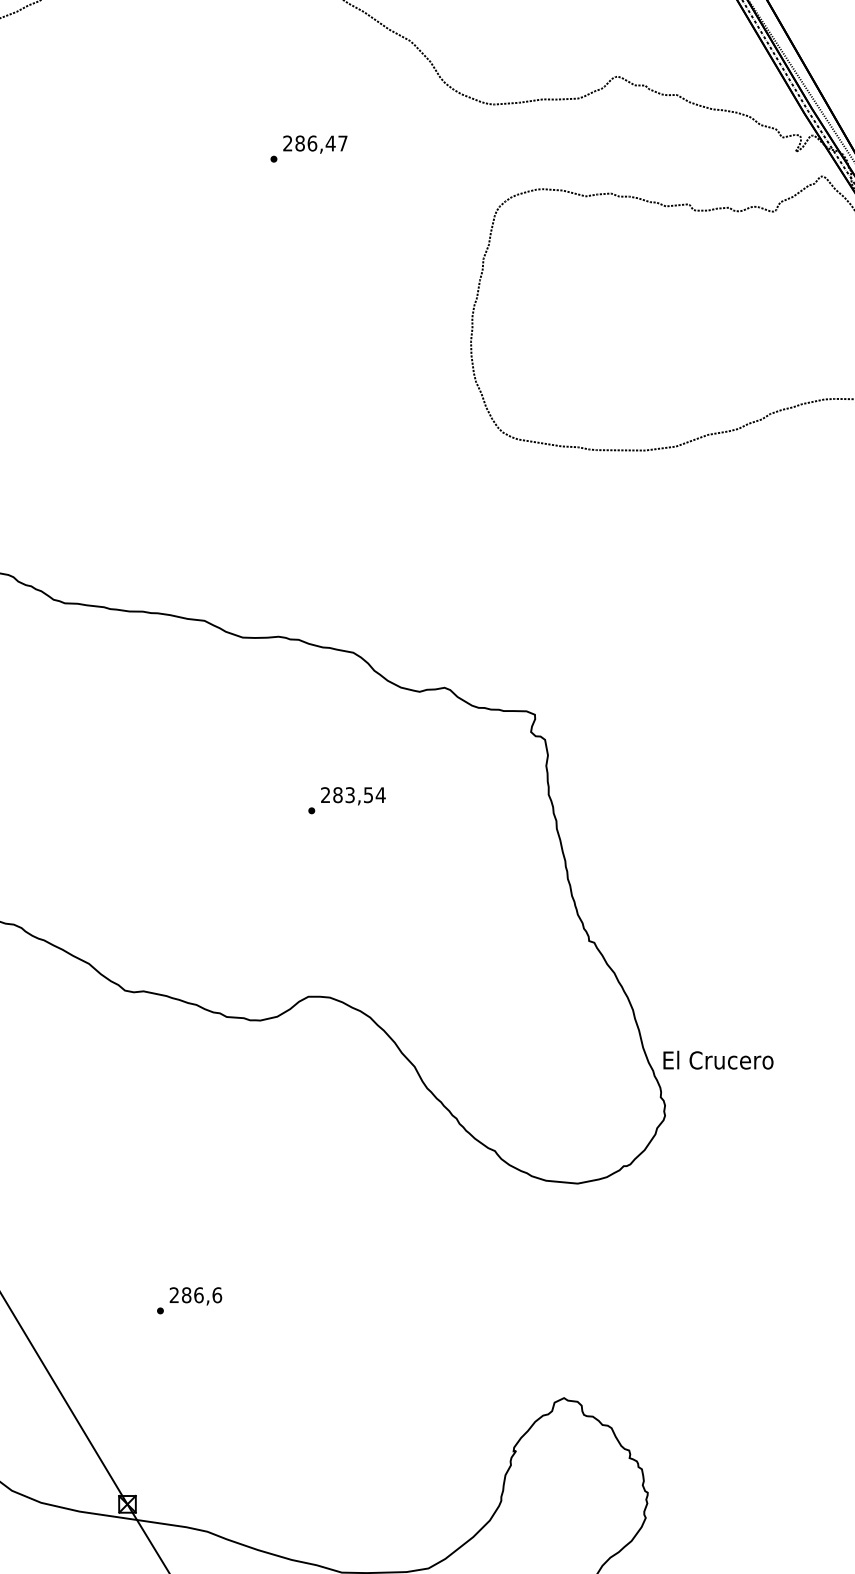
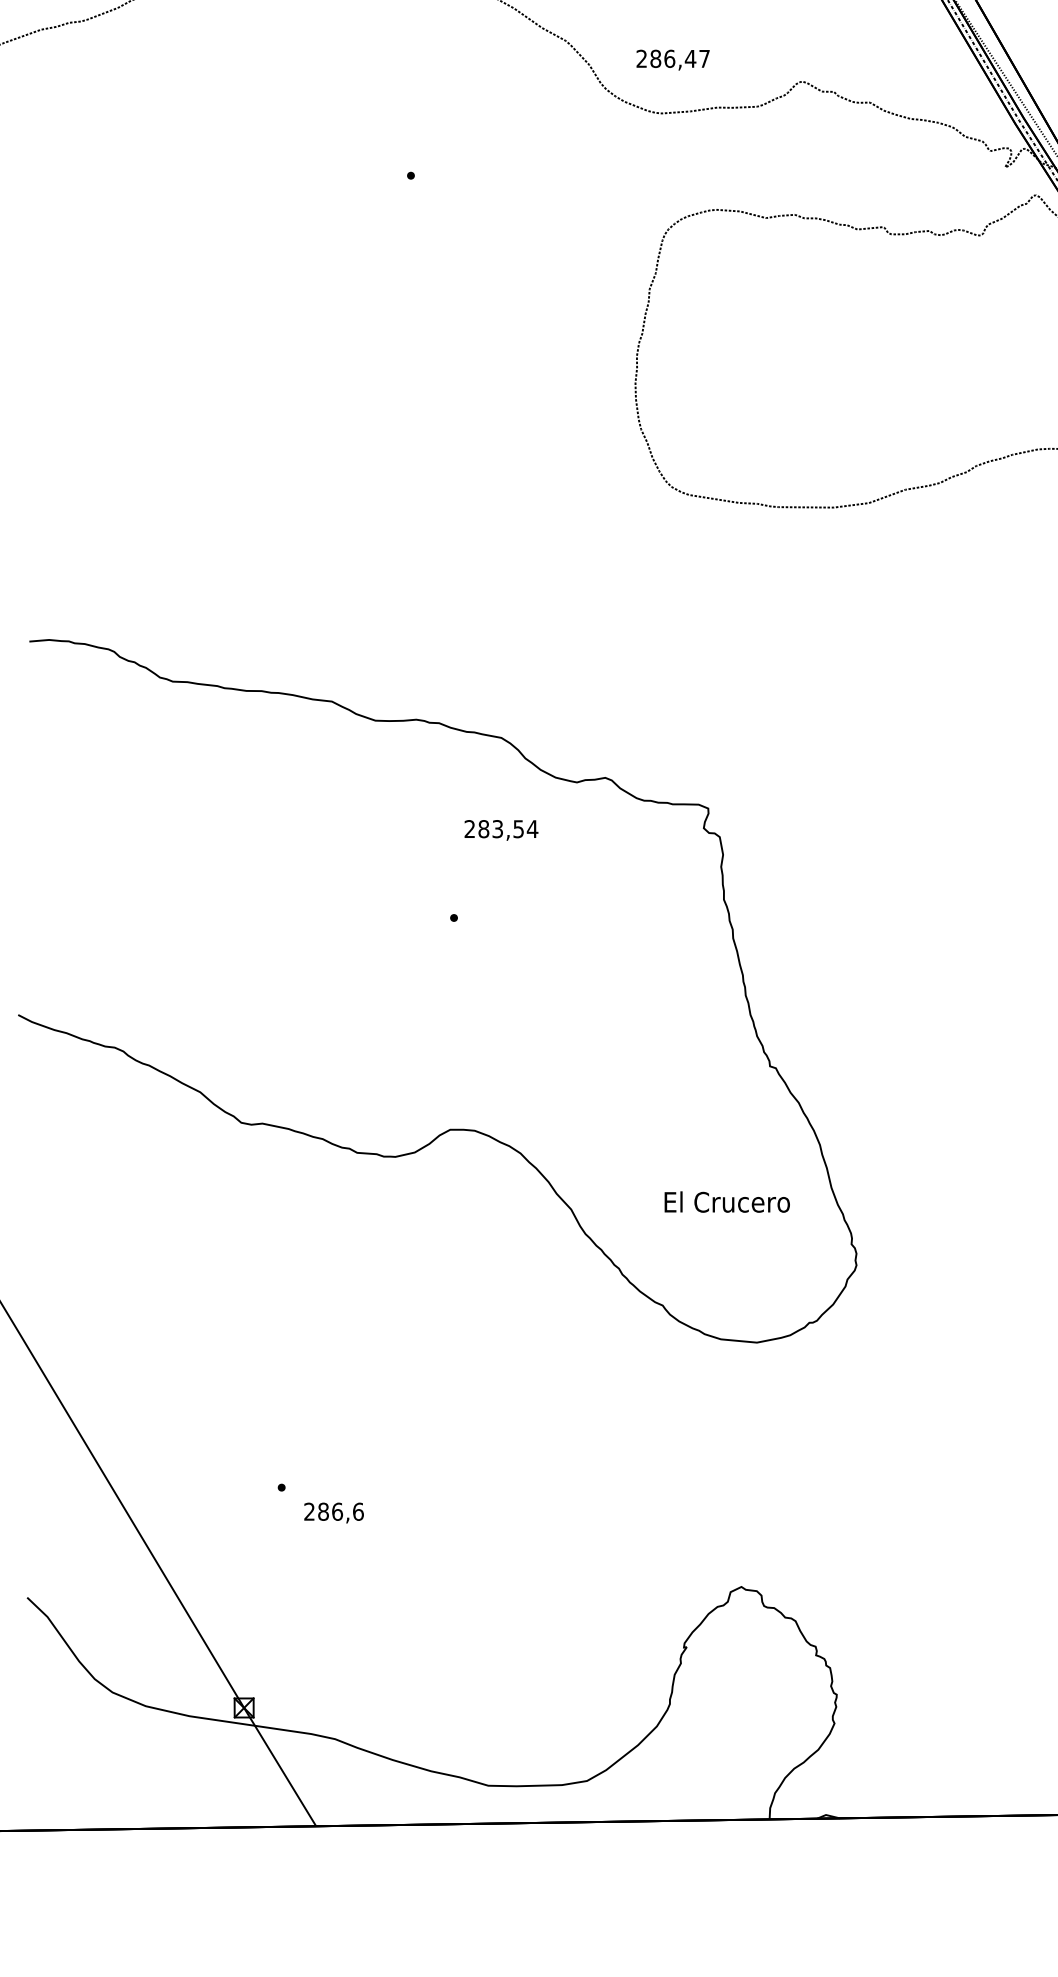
text: (314, 144) -> (672, 59), moved
text: (353, 796) -> (501, 830), moved
text: (717, 1059) -> (726, 1201), moved
text: (195, 1295) -> (333, 1512), moved

